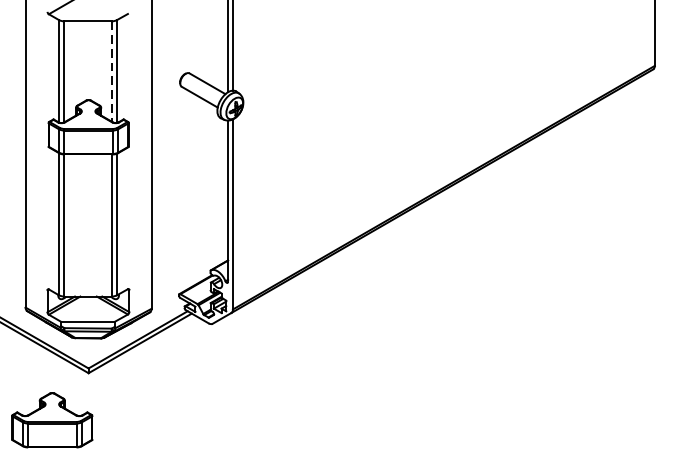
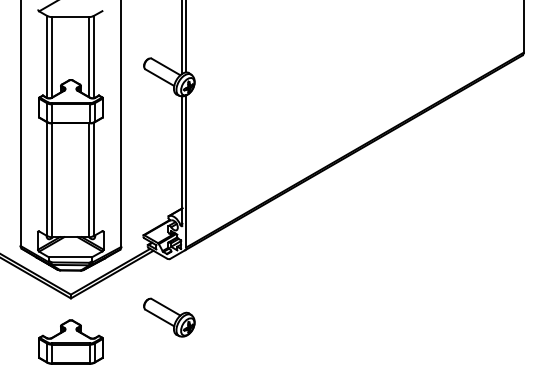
line: (111, 71) -> (89, 57), dashed -> solid
part: (211, 397) -> (169, 317), added
part: (51, 419) -> (70, 341), moved

